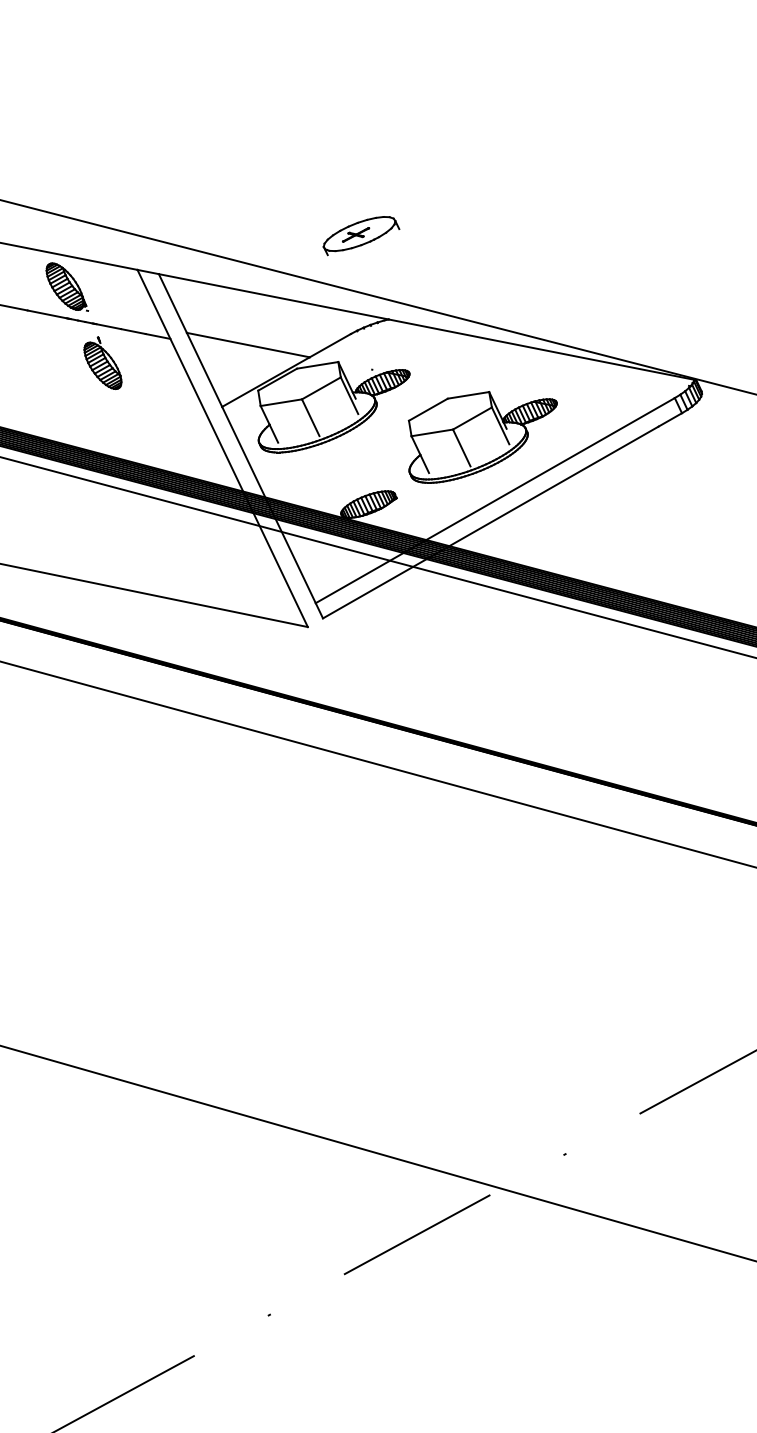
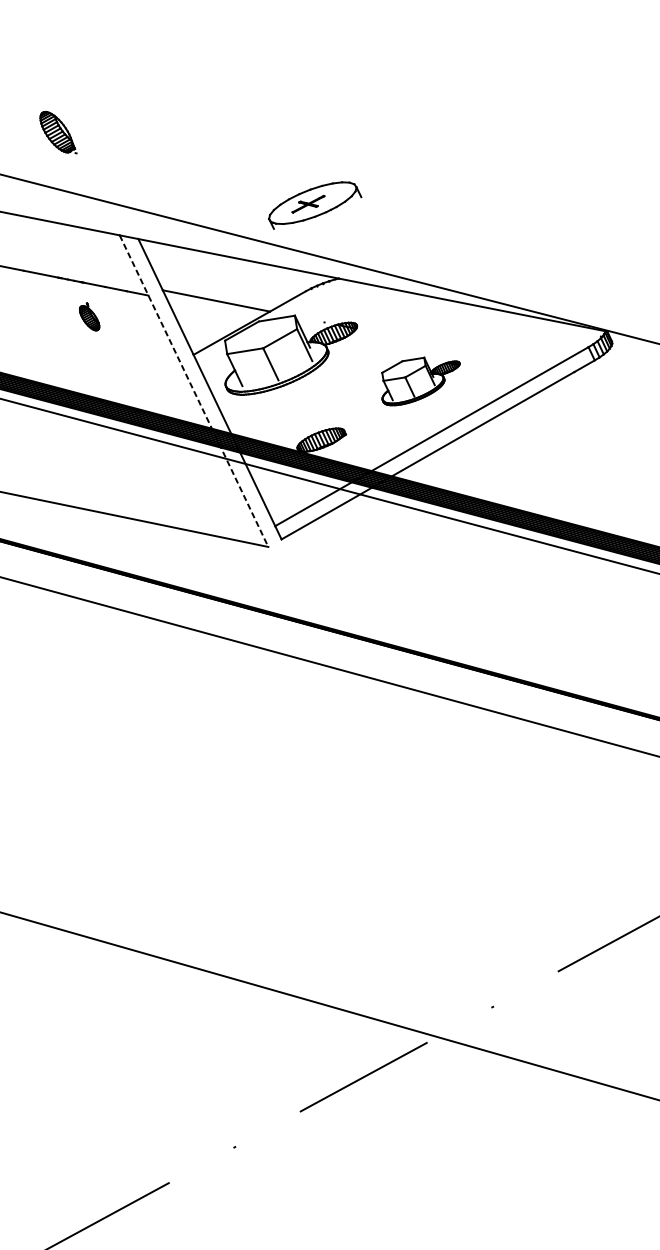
part: (361, 236) -> (315, 206), size x1.4
part: (67, 286) -> (58, 132), moved
part: (102, 363) -> (89, 317), size x0.6
part: (482, 437) -> (420, 381), size x0.6
line: (222, 448) -> (193, 391), solid -> dashed

